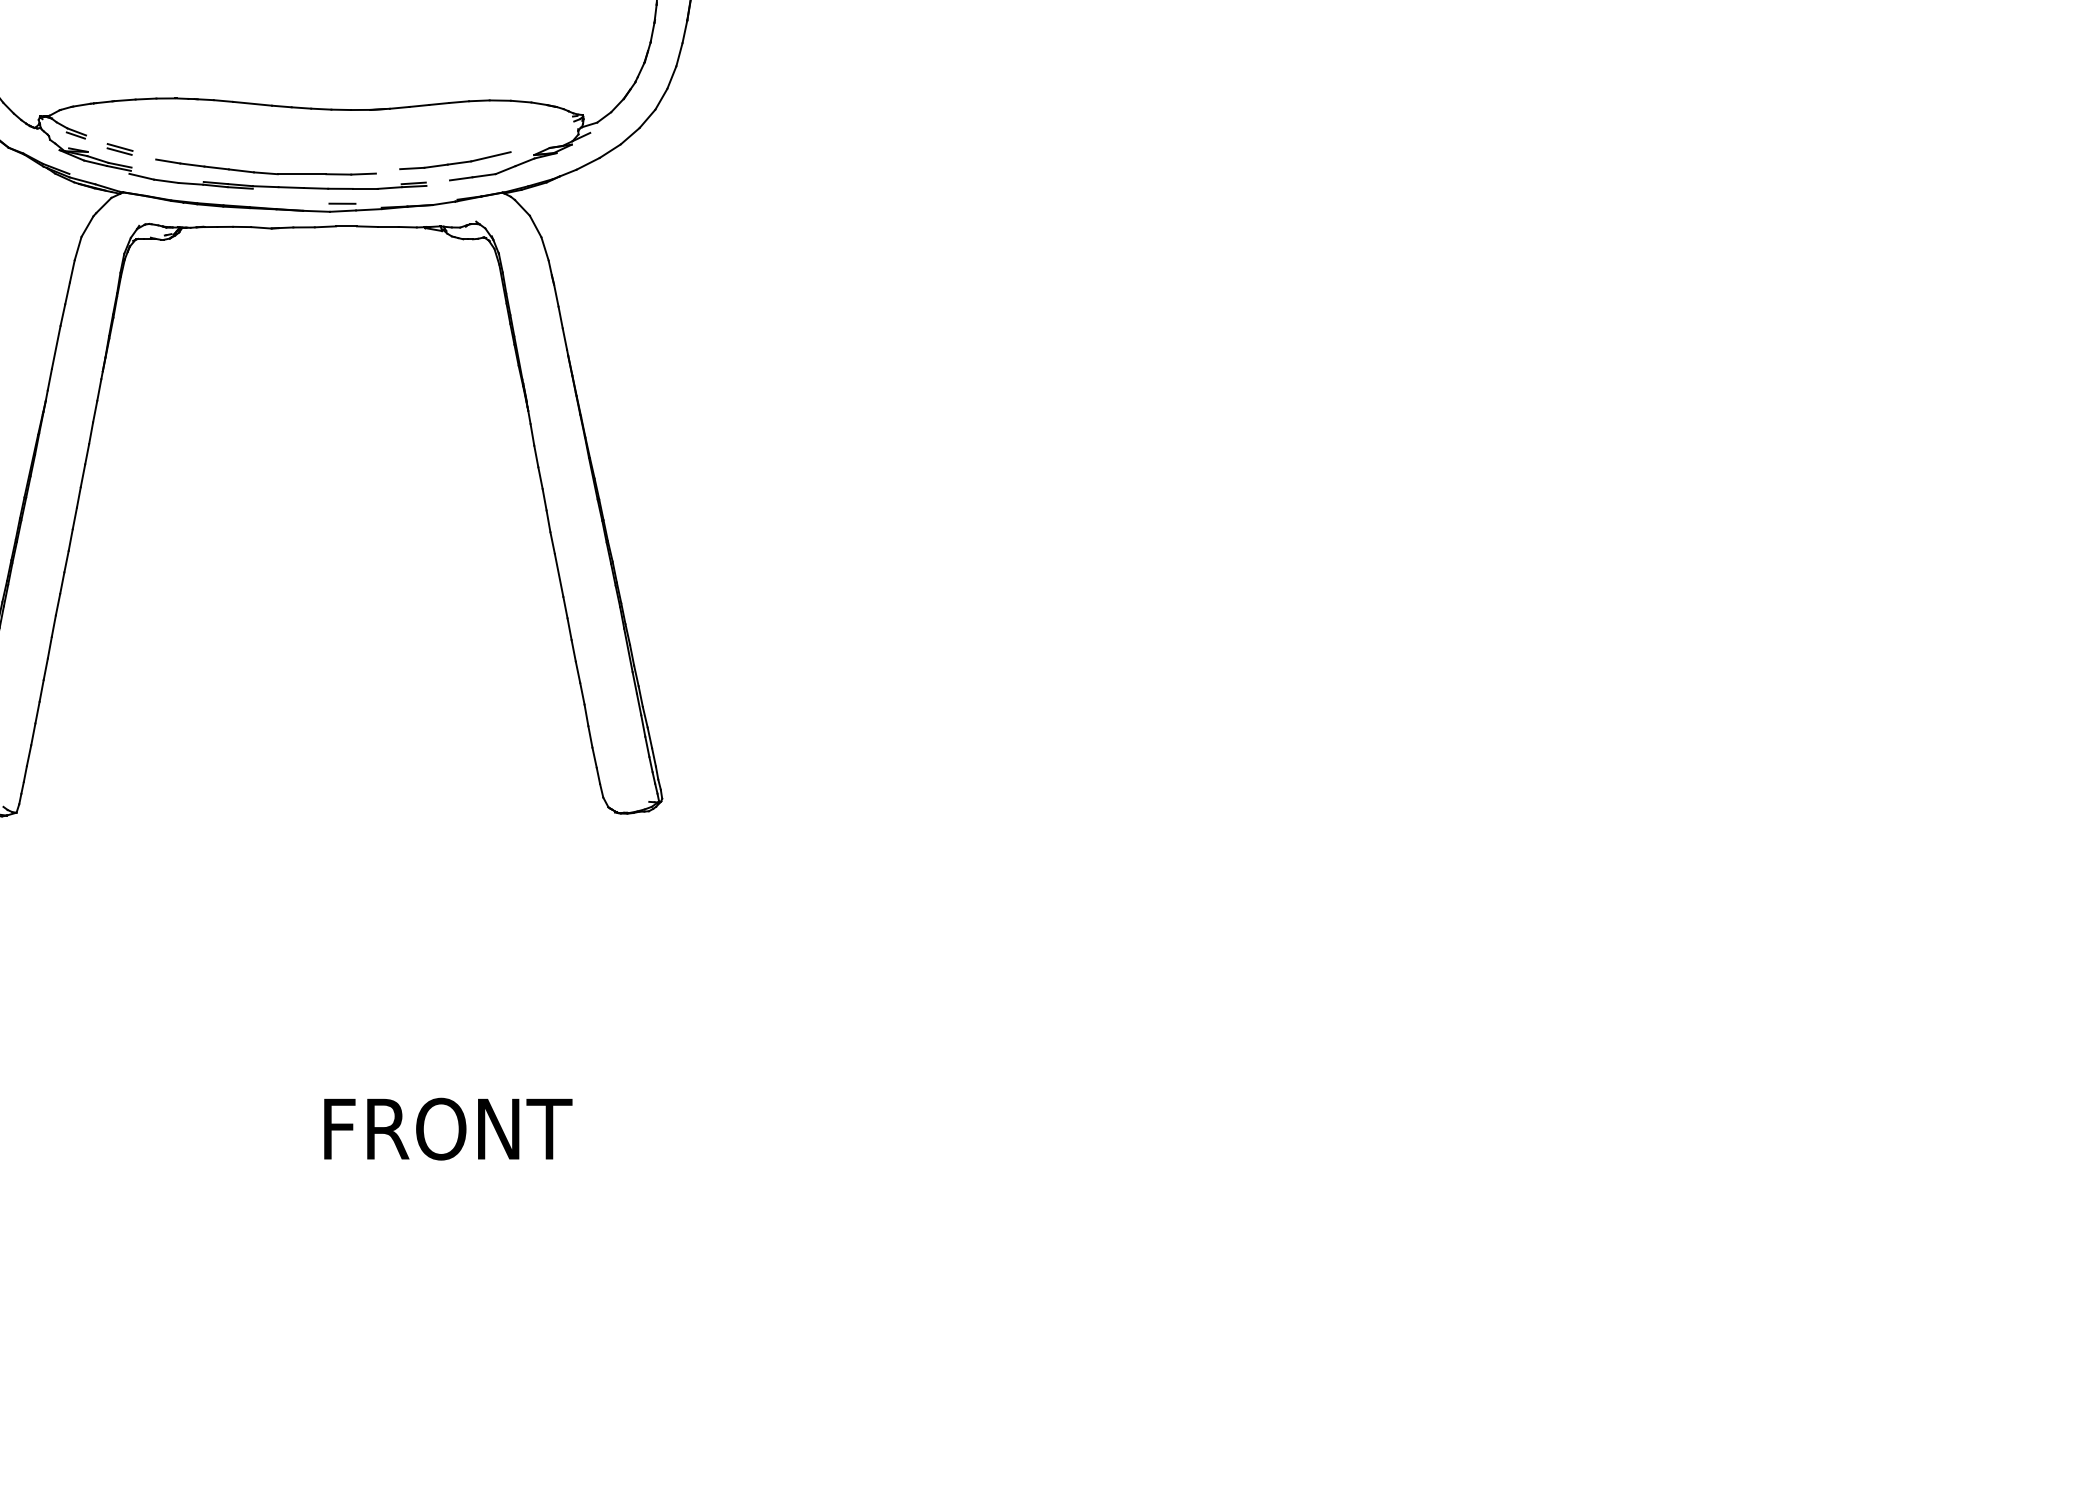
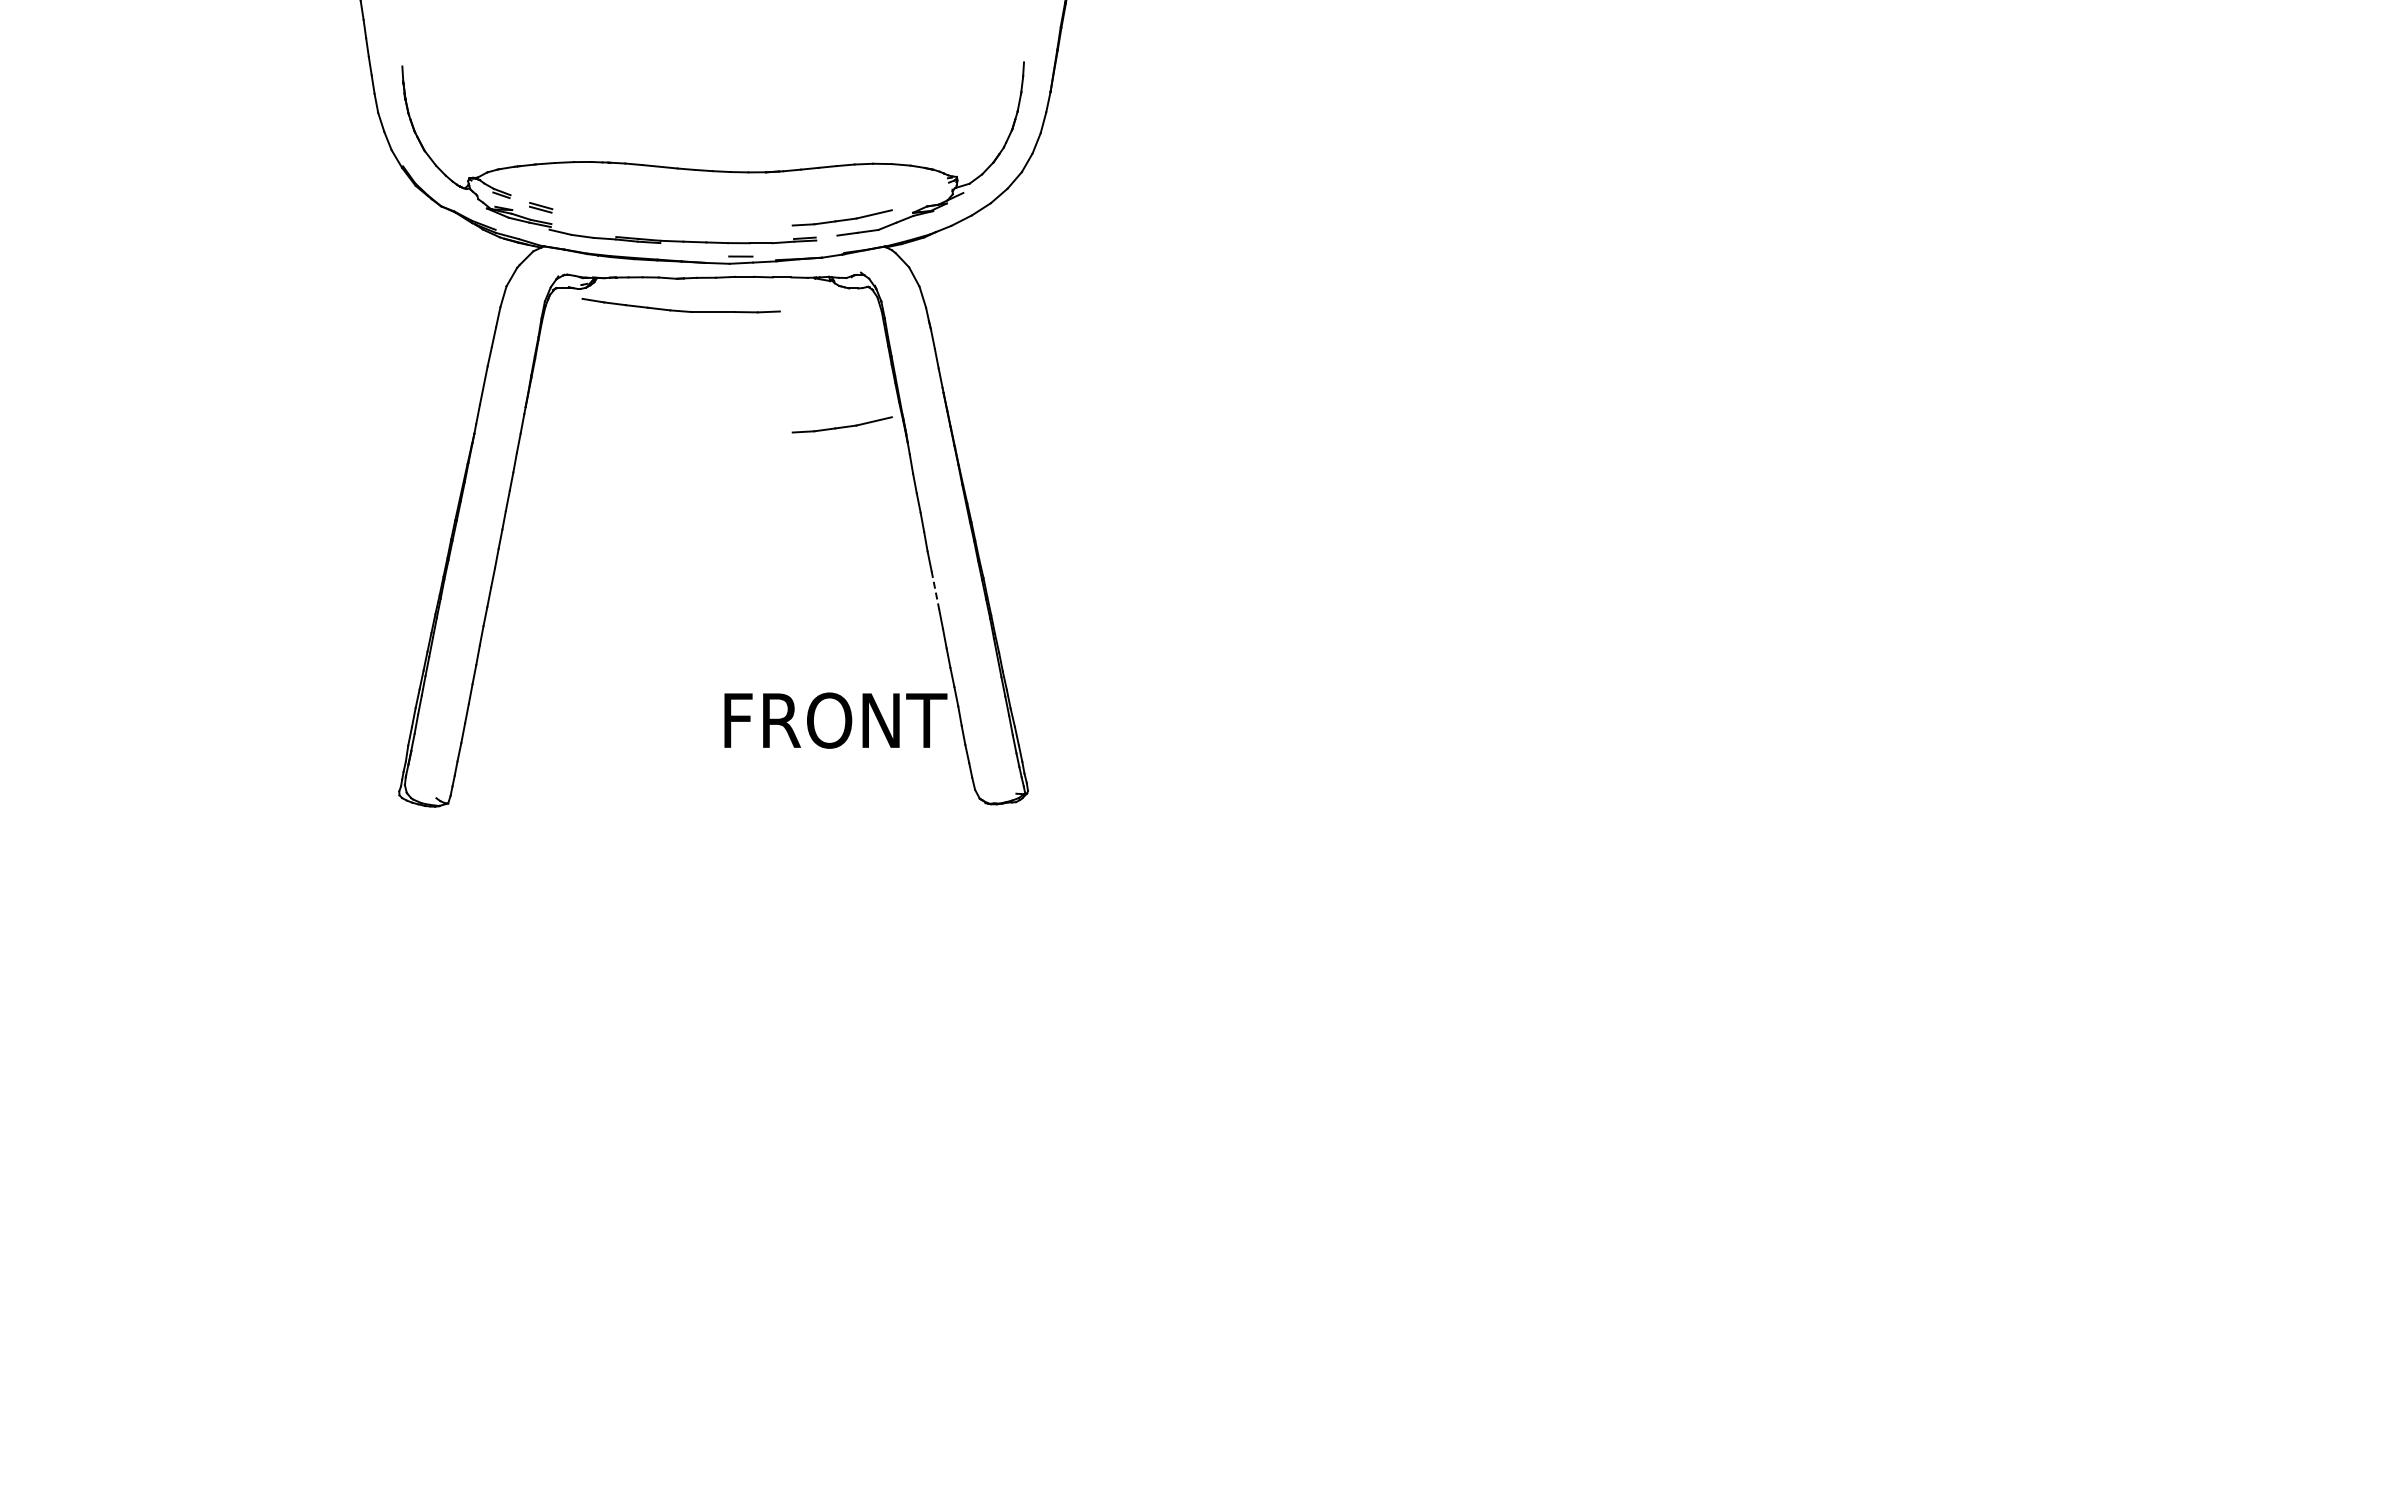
part: (265, 166) -> (680, 305), moved
part: (454, 390) -> (841, 424), added
line: (559, 575) -> (935, 590), solid -> dashed
text: (447, 1128) -> (835, 720), moved

